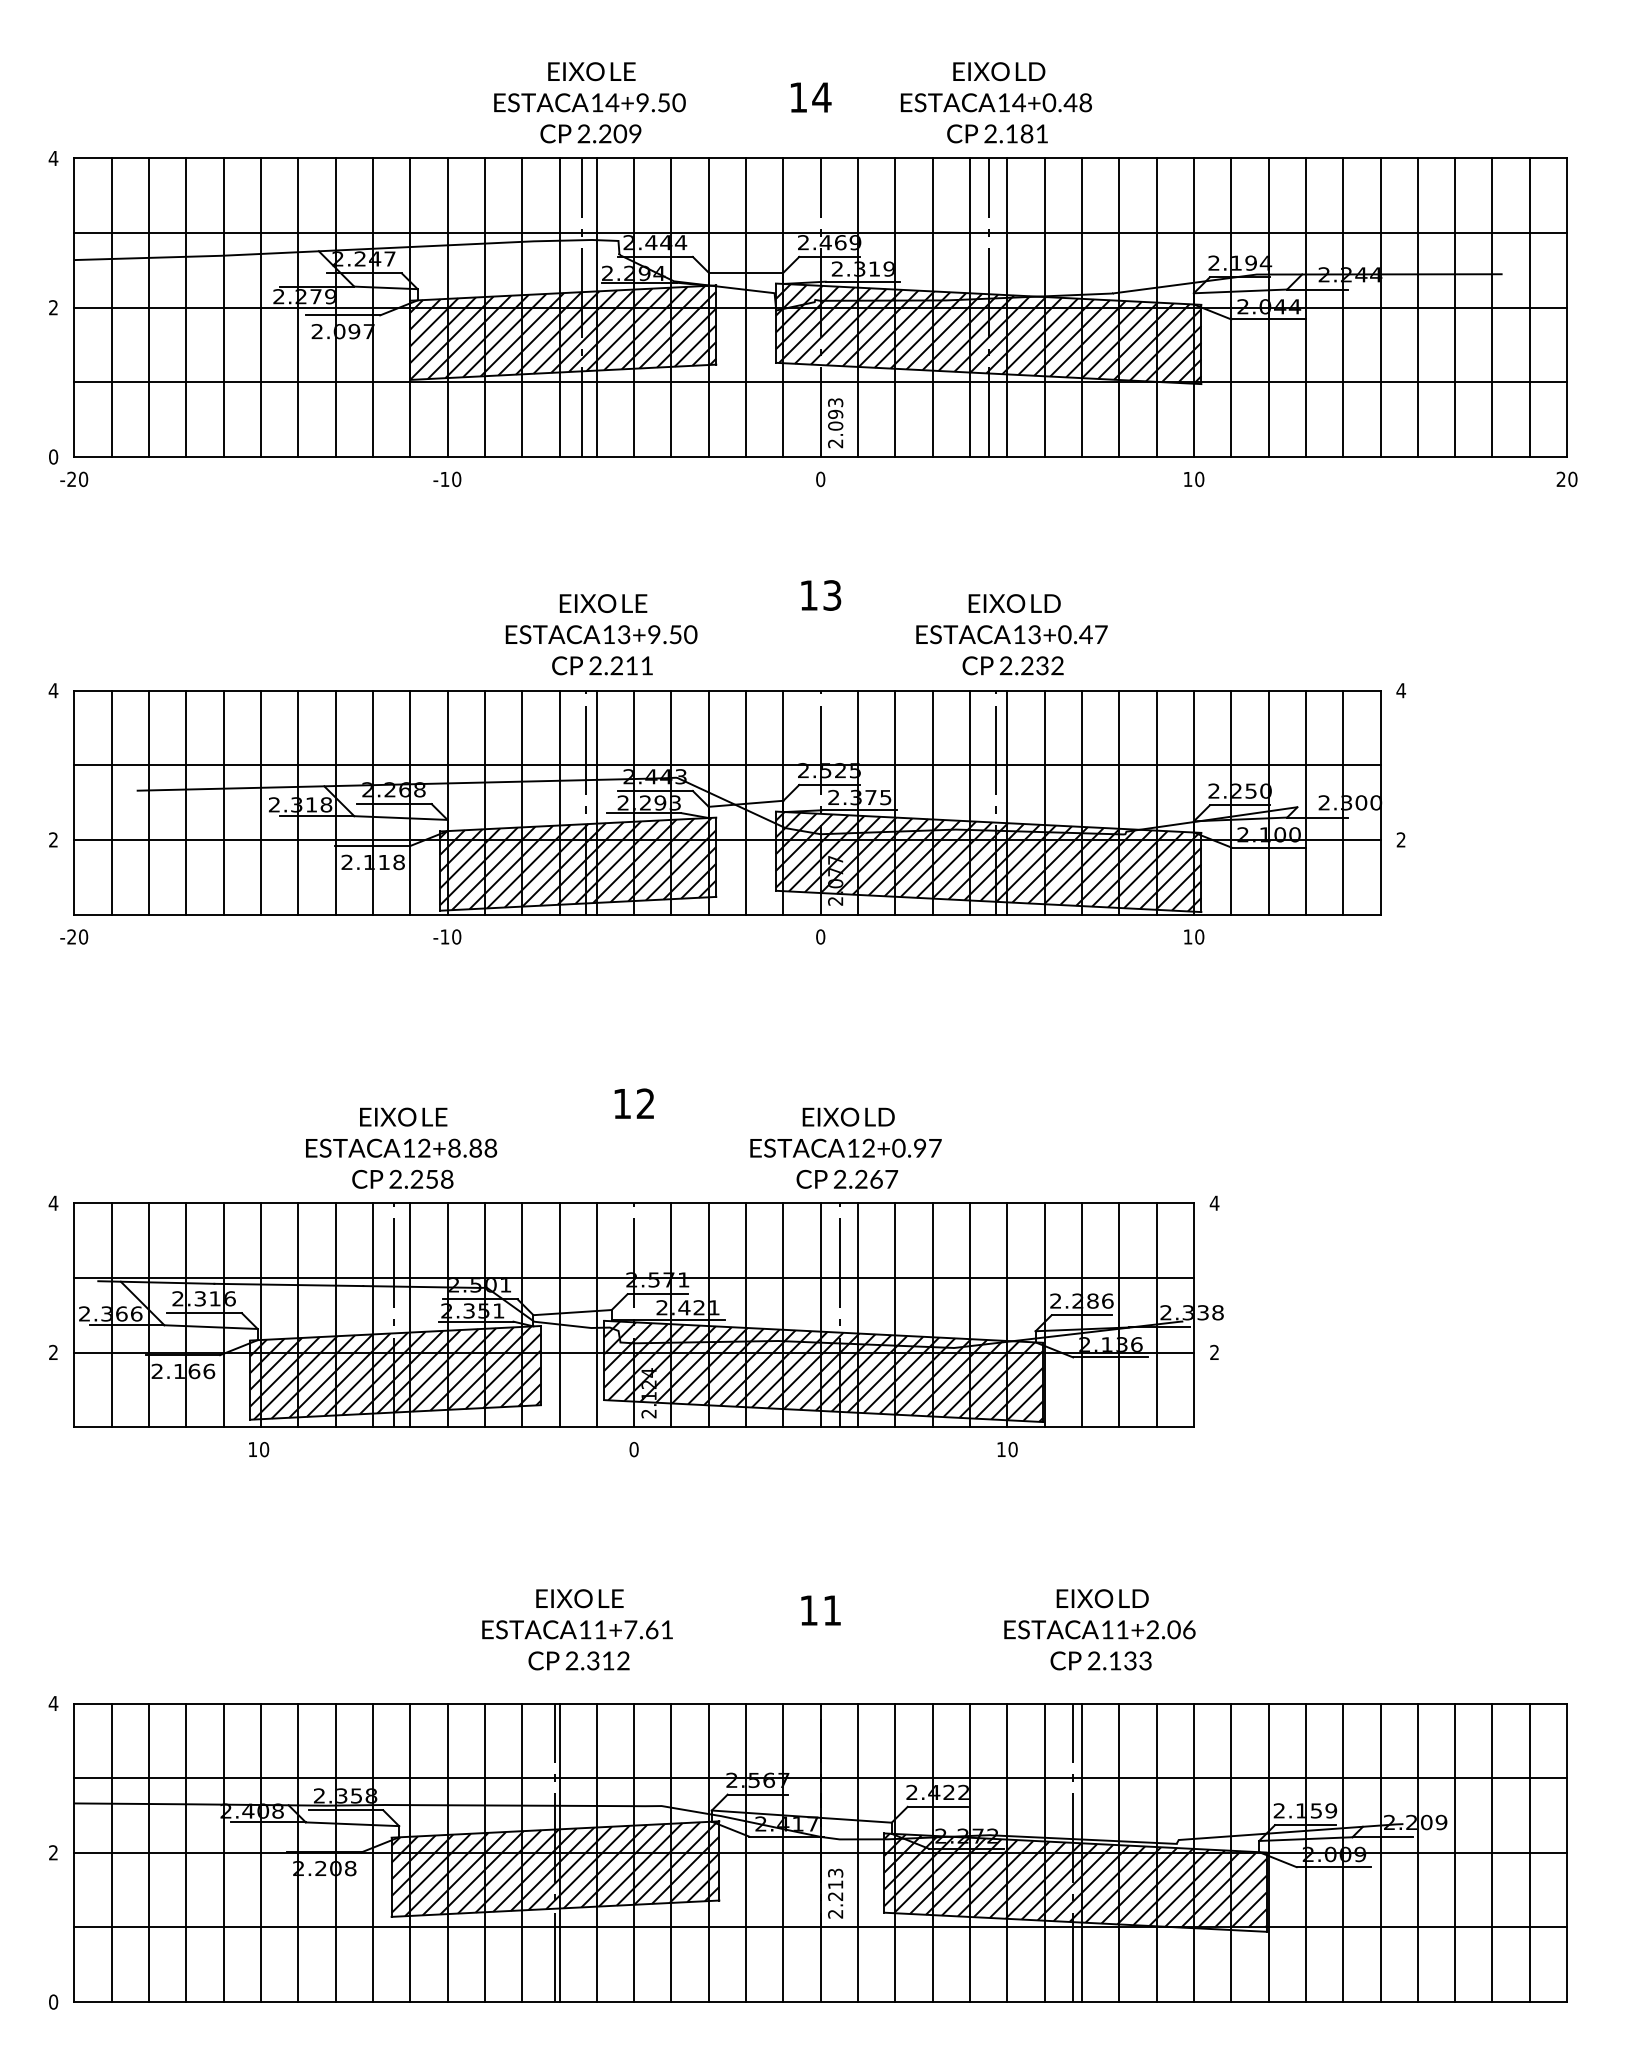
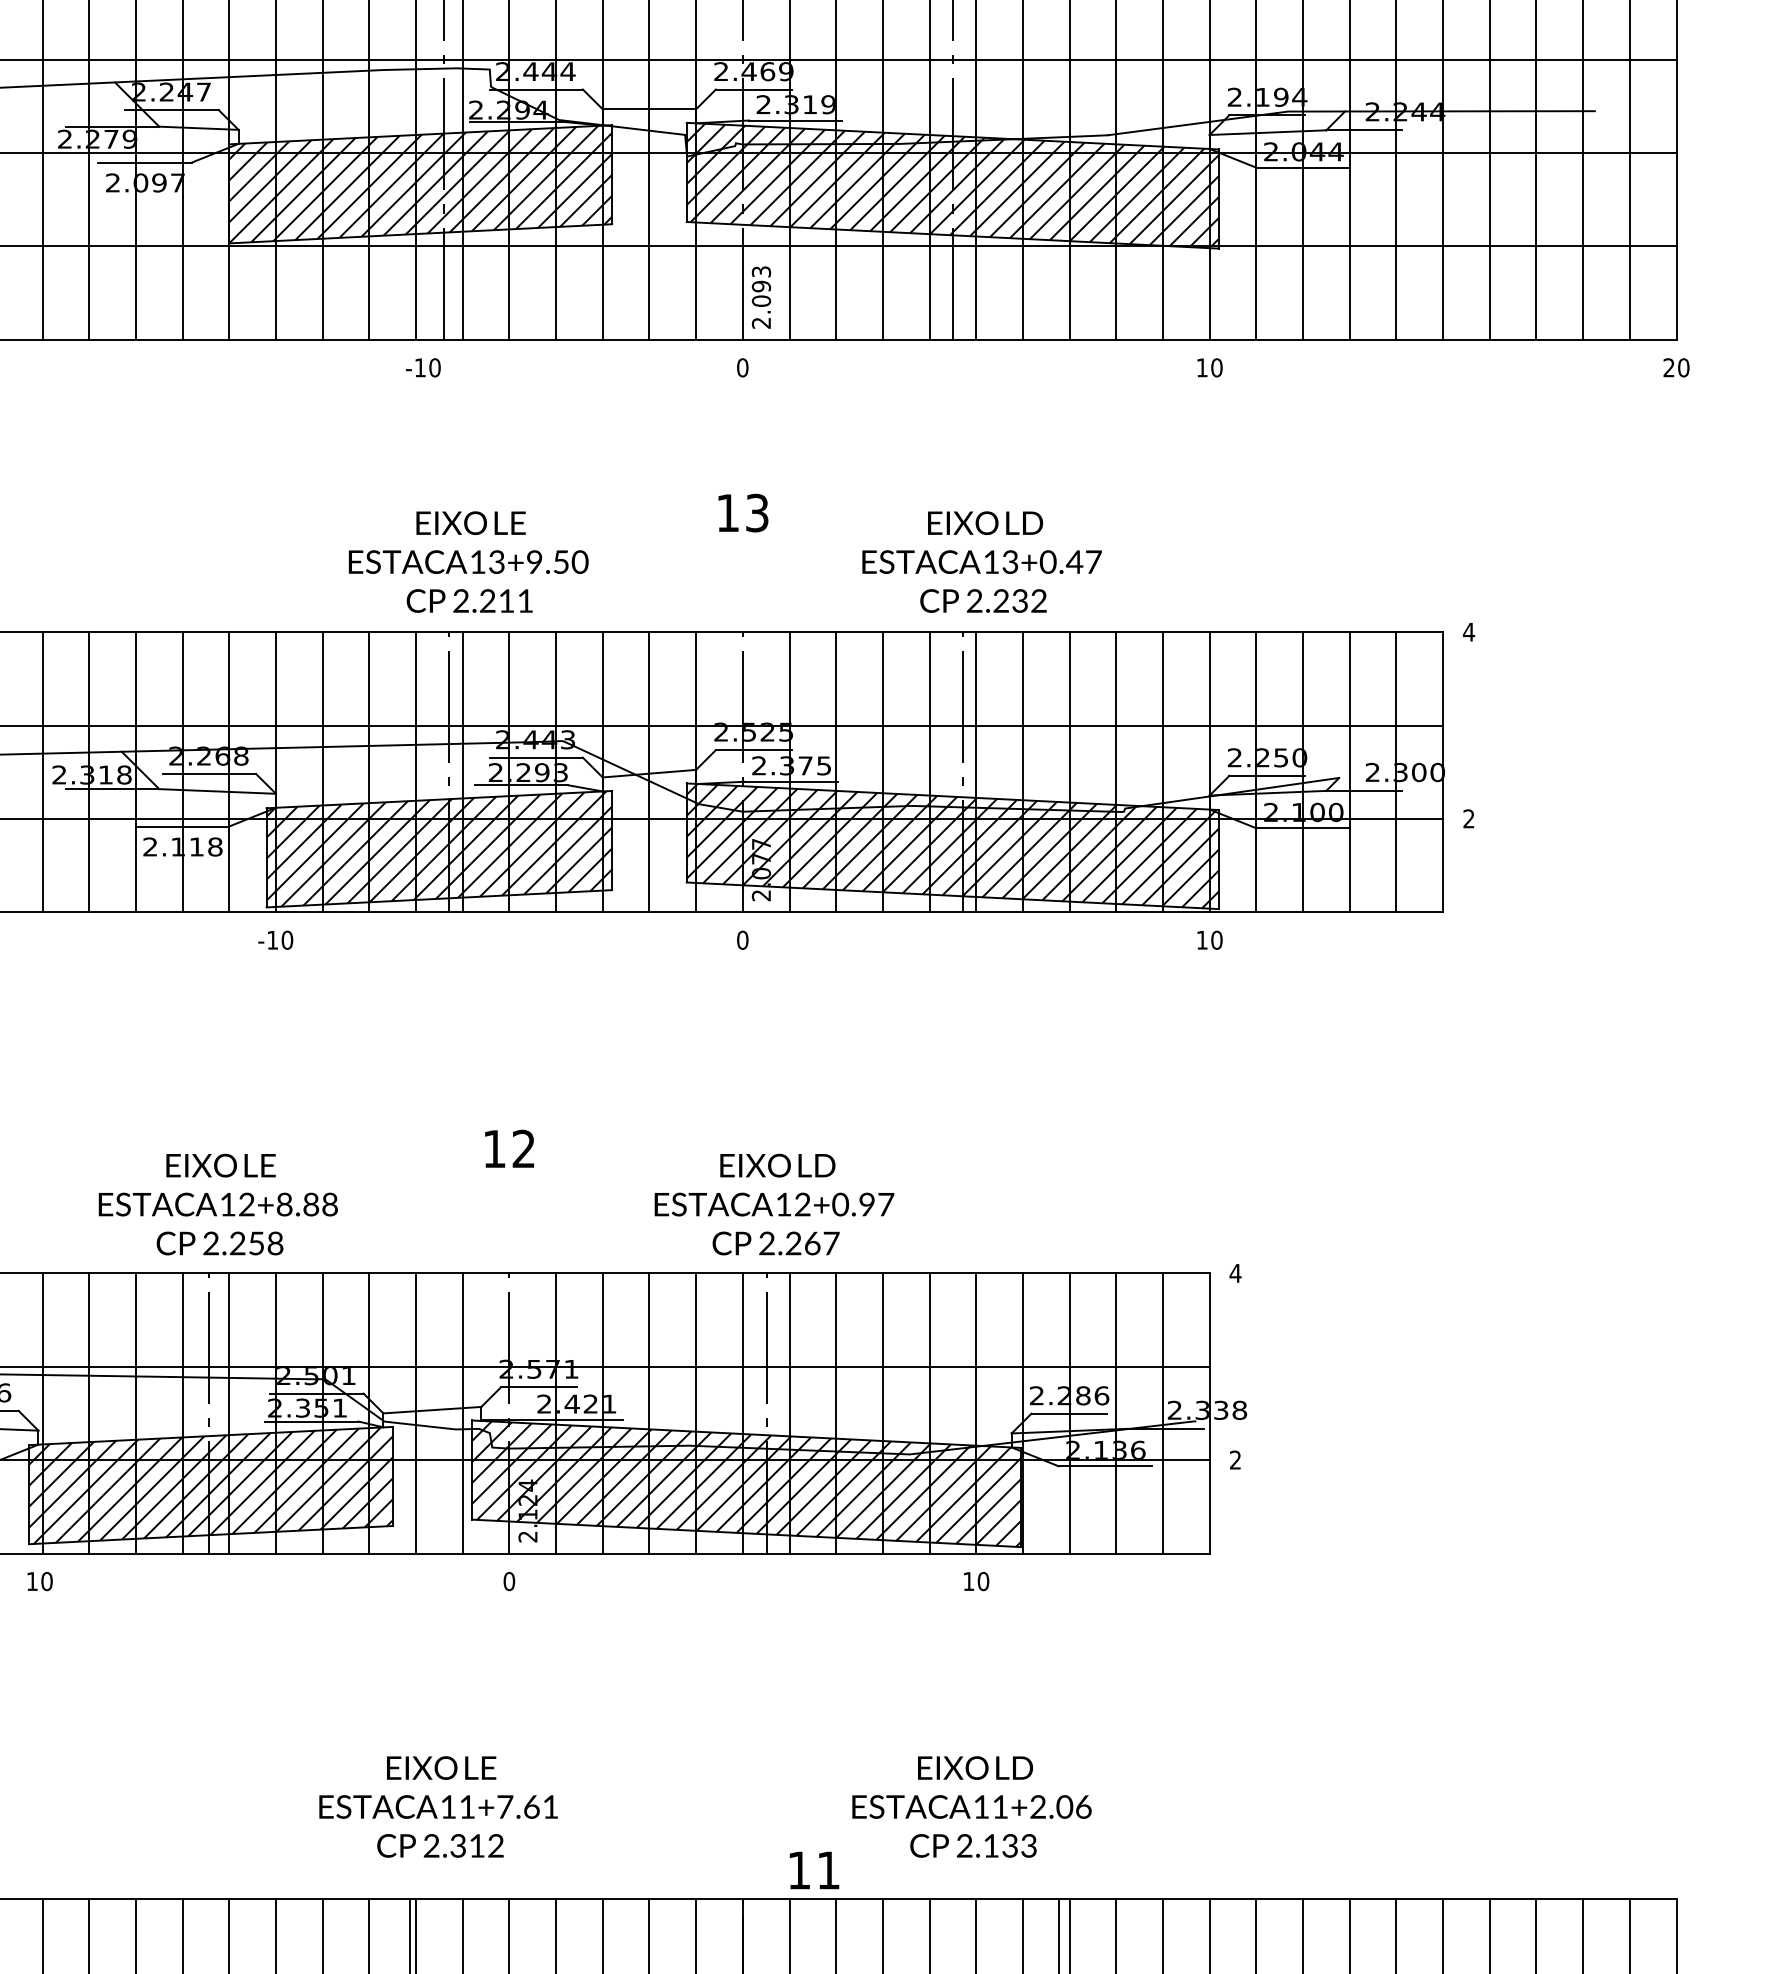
text: (447, 479) -> (423, 367), moved
text: (820, 1610) -> (813, 1870), moved
text: (1099, 1629) -> (971, 1806), moved

